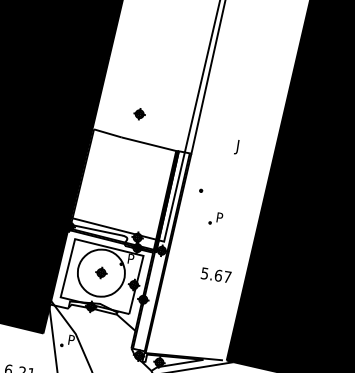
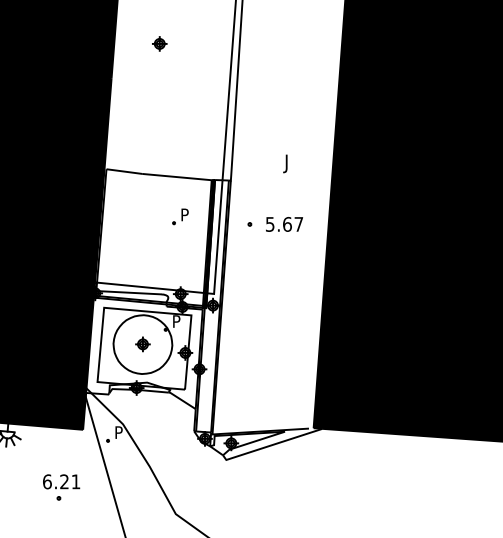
part: (139, 113) -> (159, 43), moved
part: (216, 218) -> (180, 216), moved
text: (216, 275) -> (284, 224), moved

